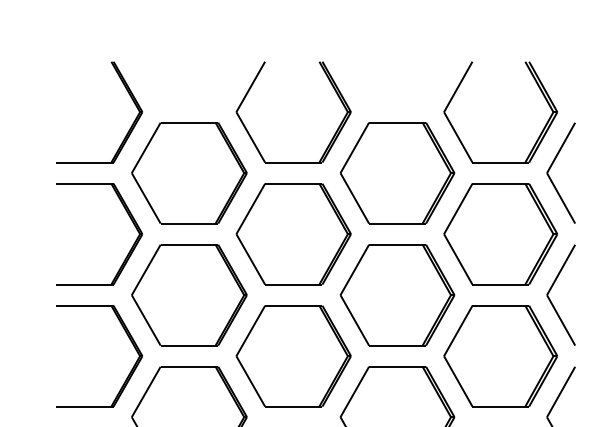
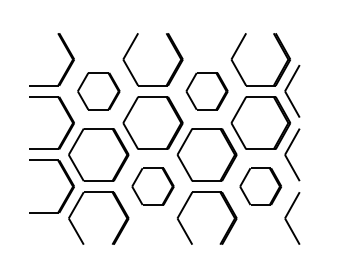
part: (188, 173) -> (98, 91), size x0.7
part: (396, 173) -> (206, 91), size x0.7
part: (292, 355) -> (152, 186), size x0.7
part: (499, 355) -> (260, 186), size x0.7

